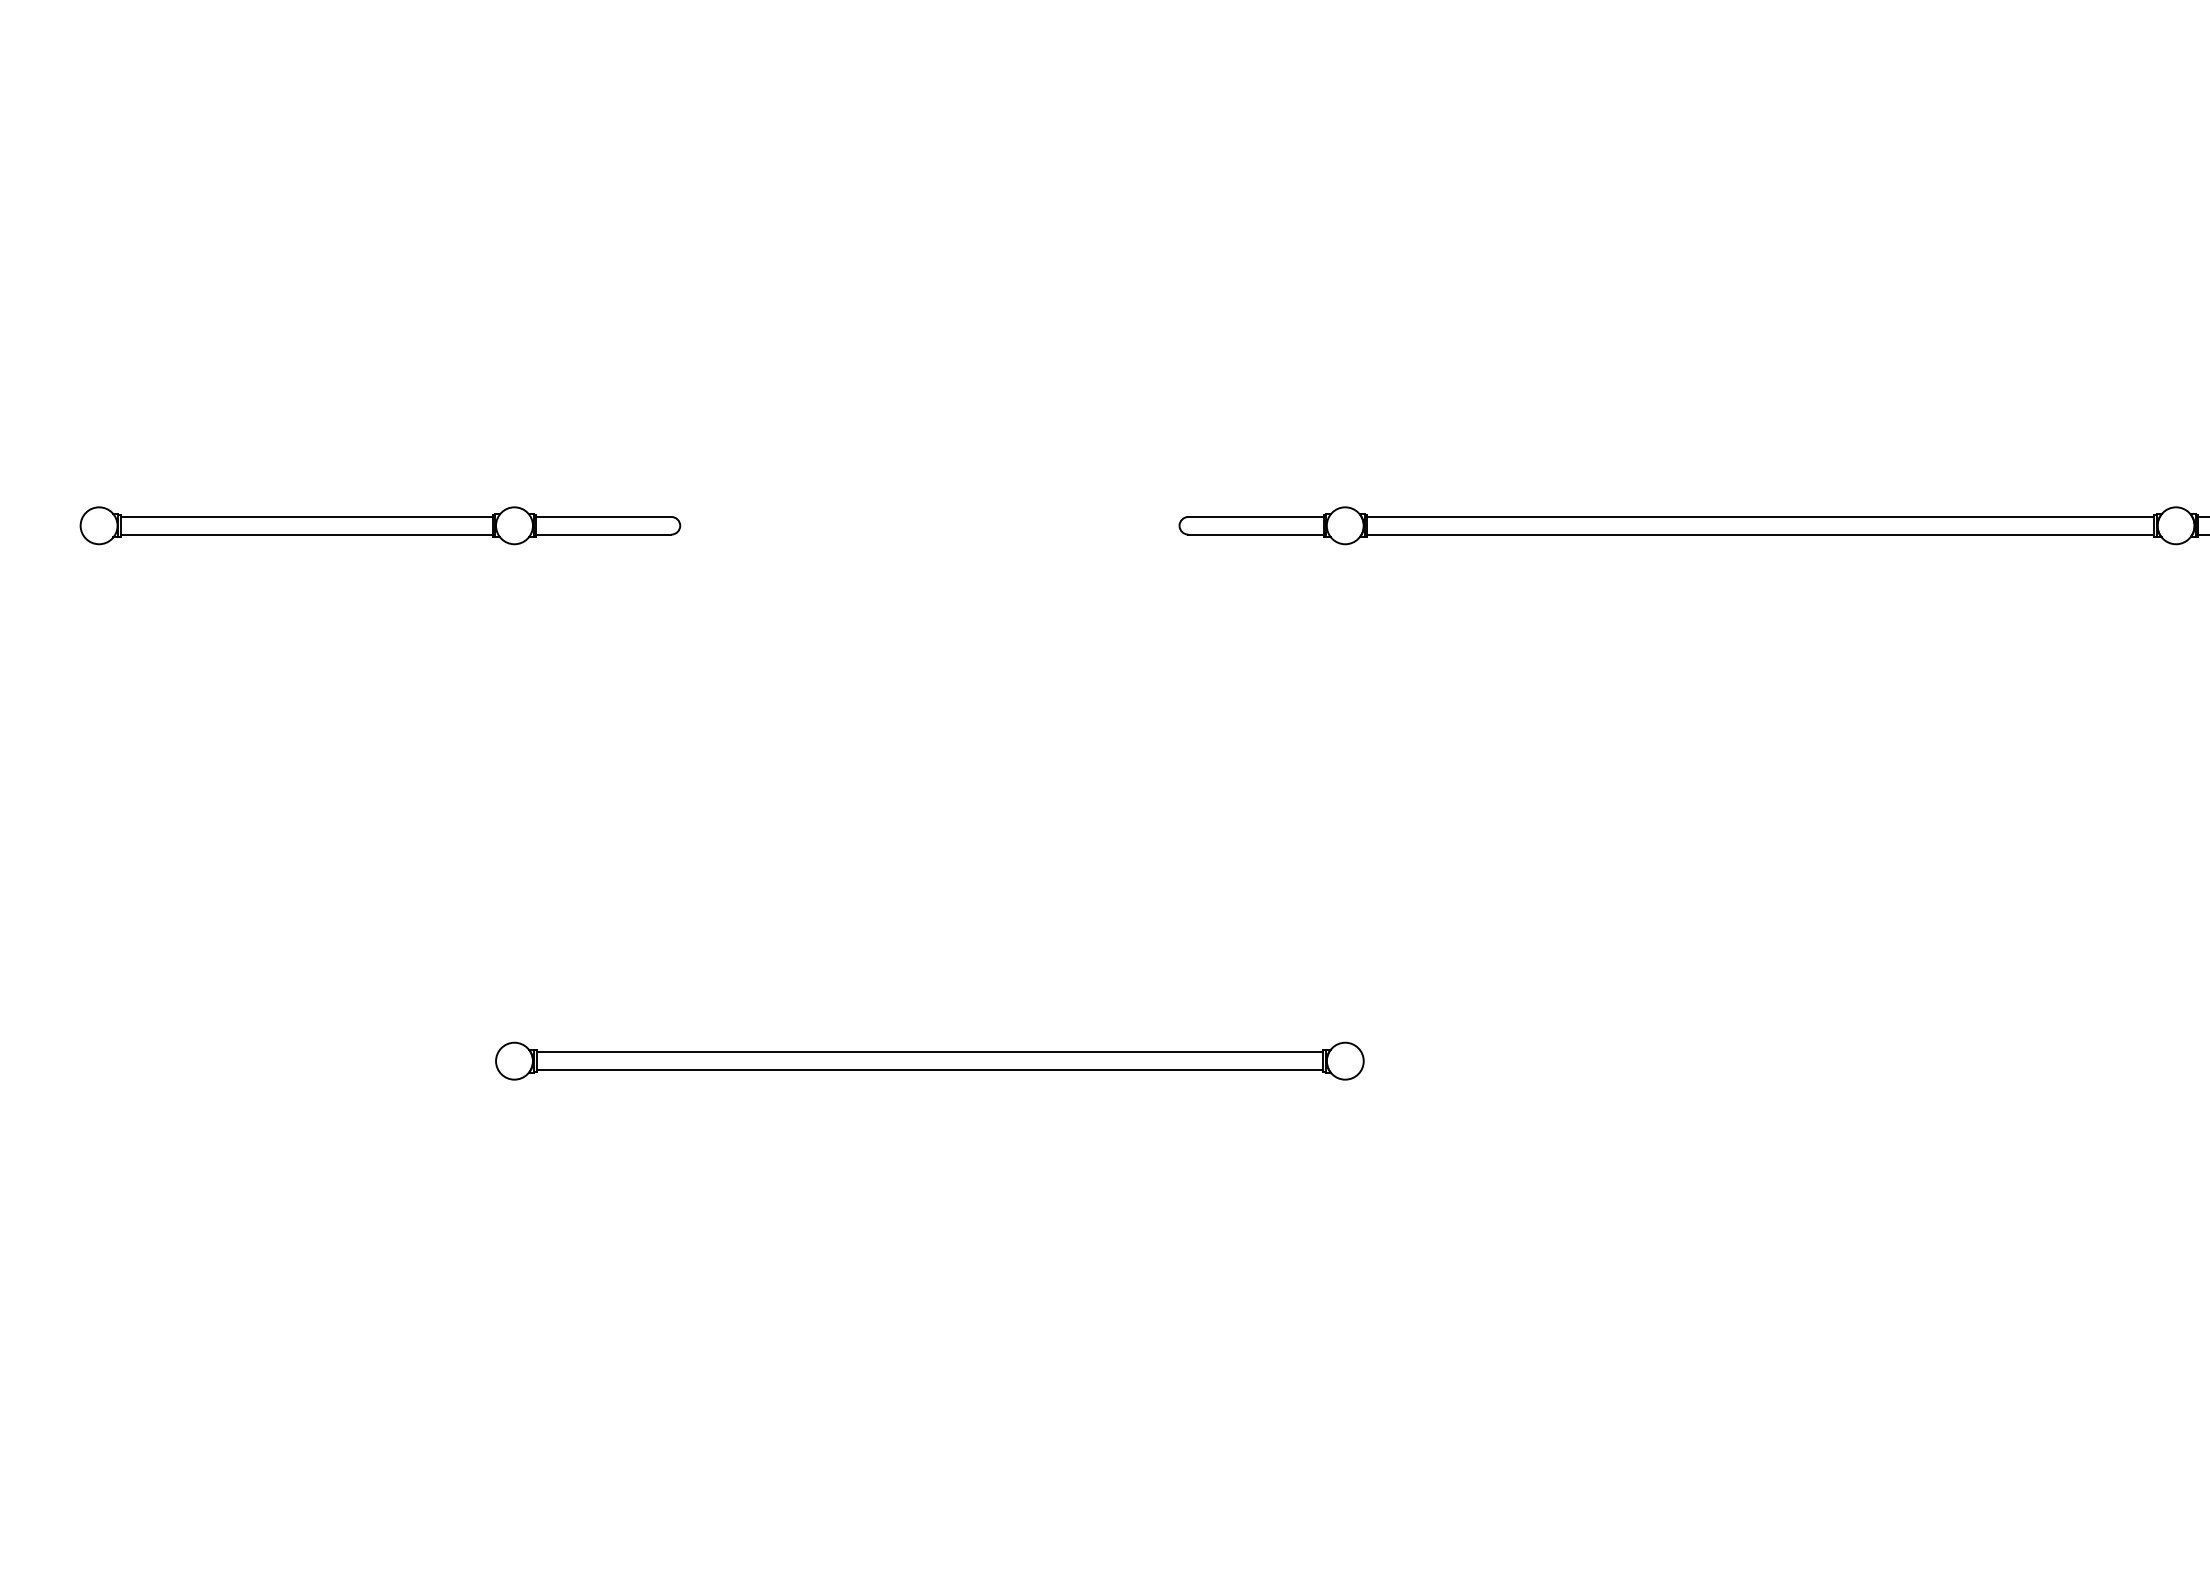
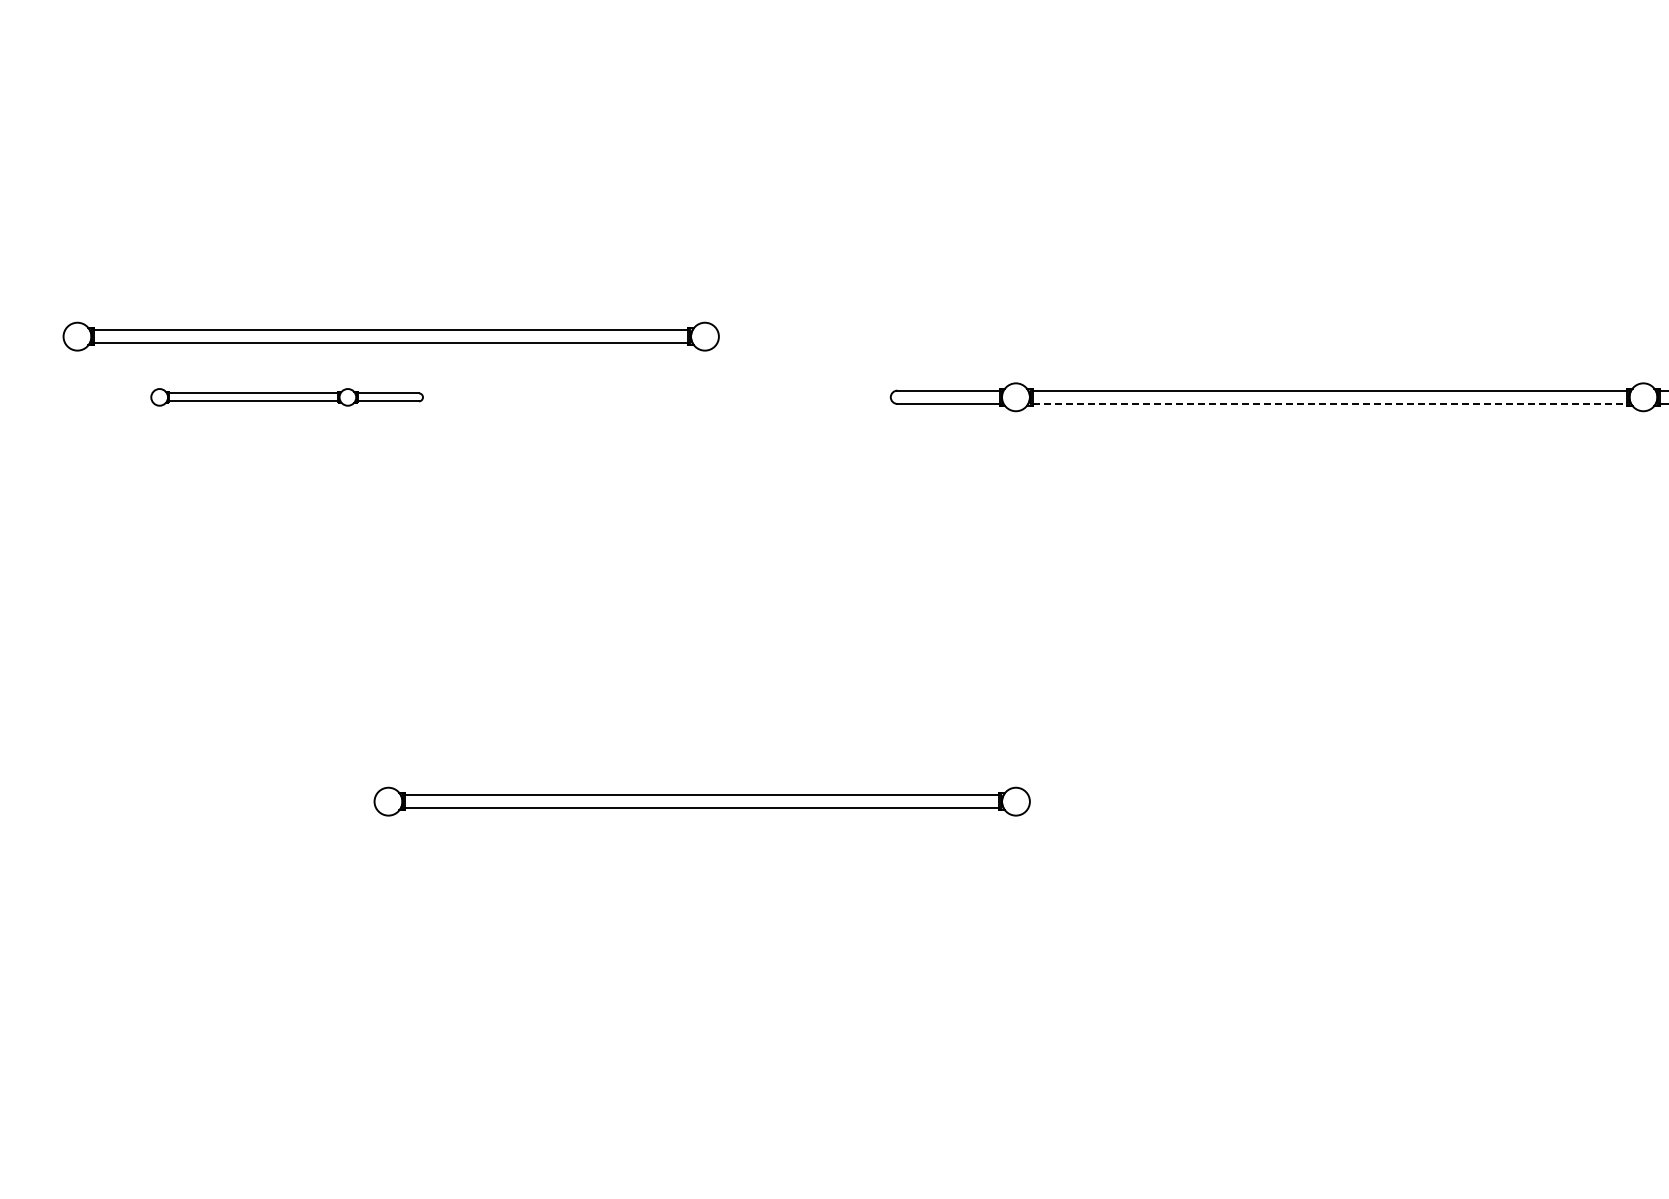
part: (517, 445) -> (390, 336), added
part: (379, 526) -> (286, 397), size x0.6
line: (1761, 533) -> (1330, 403), solid -> dashed

